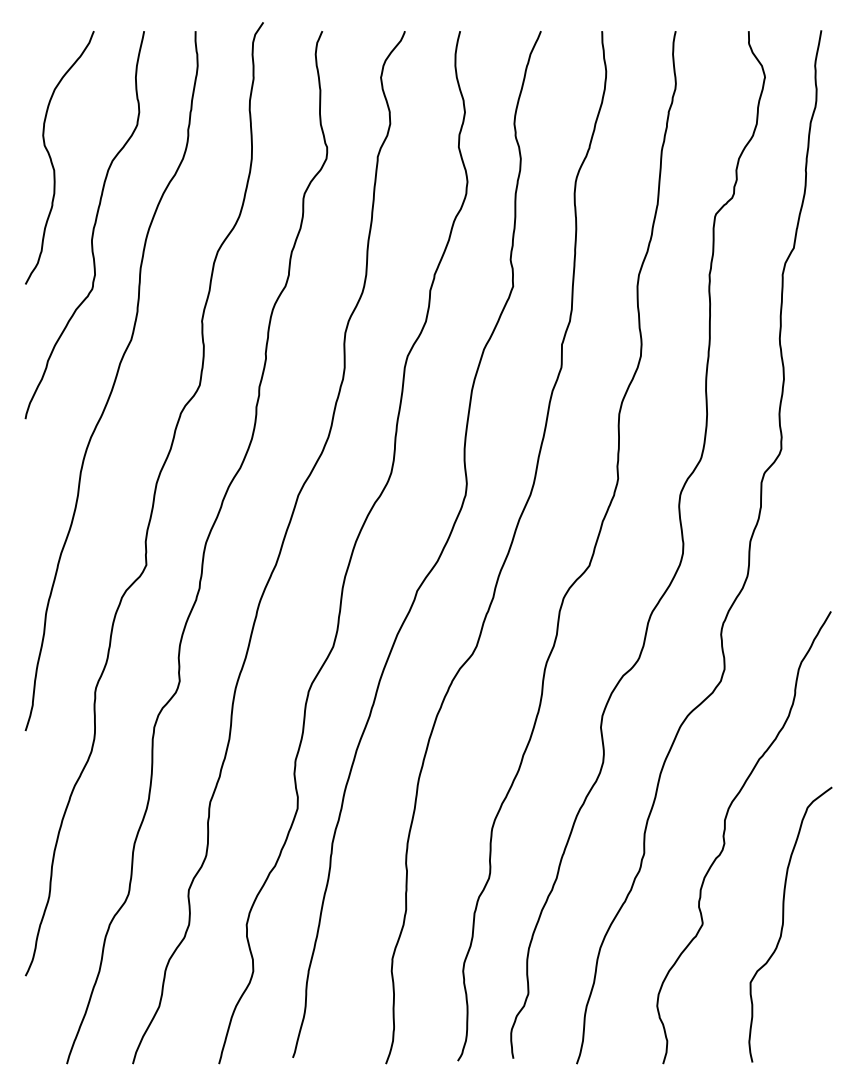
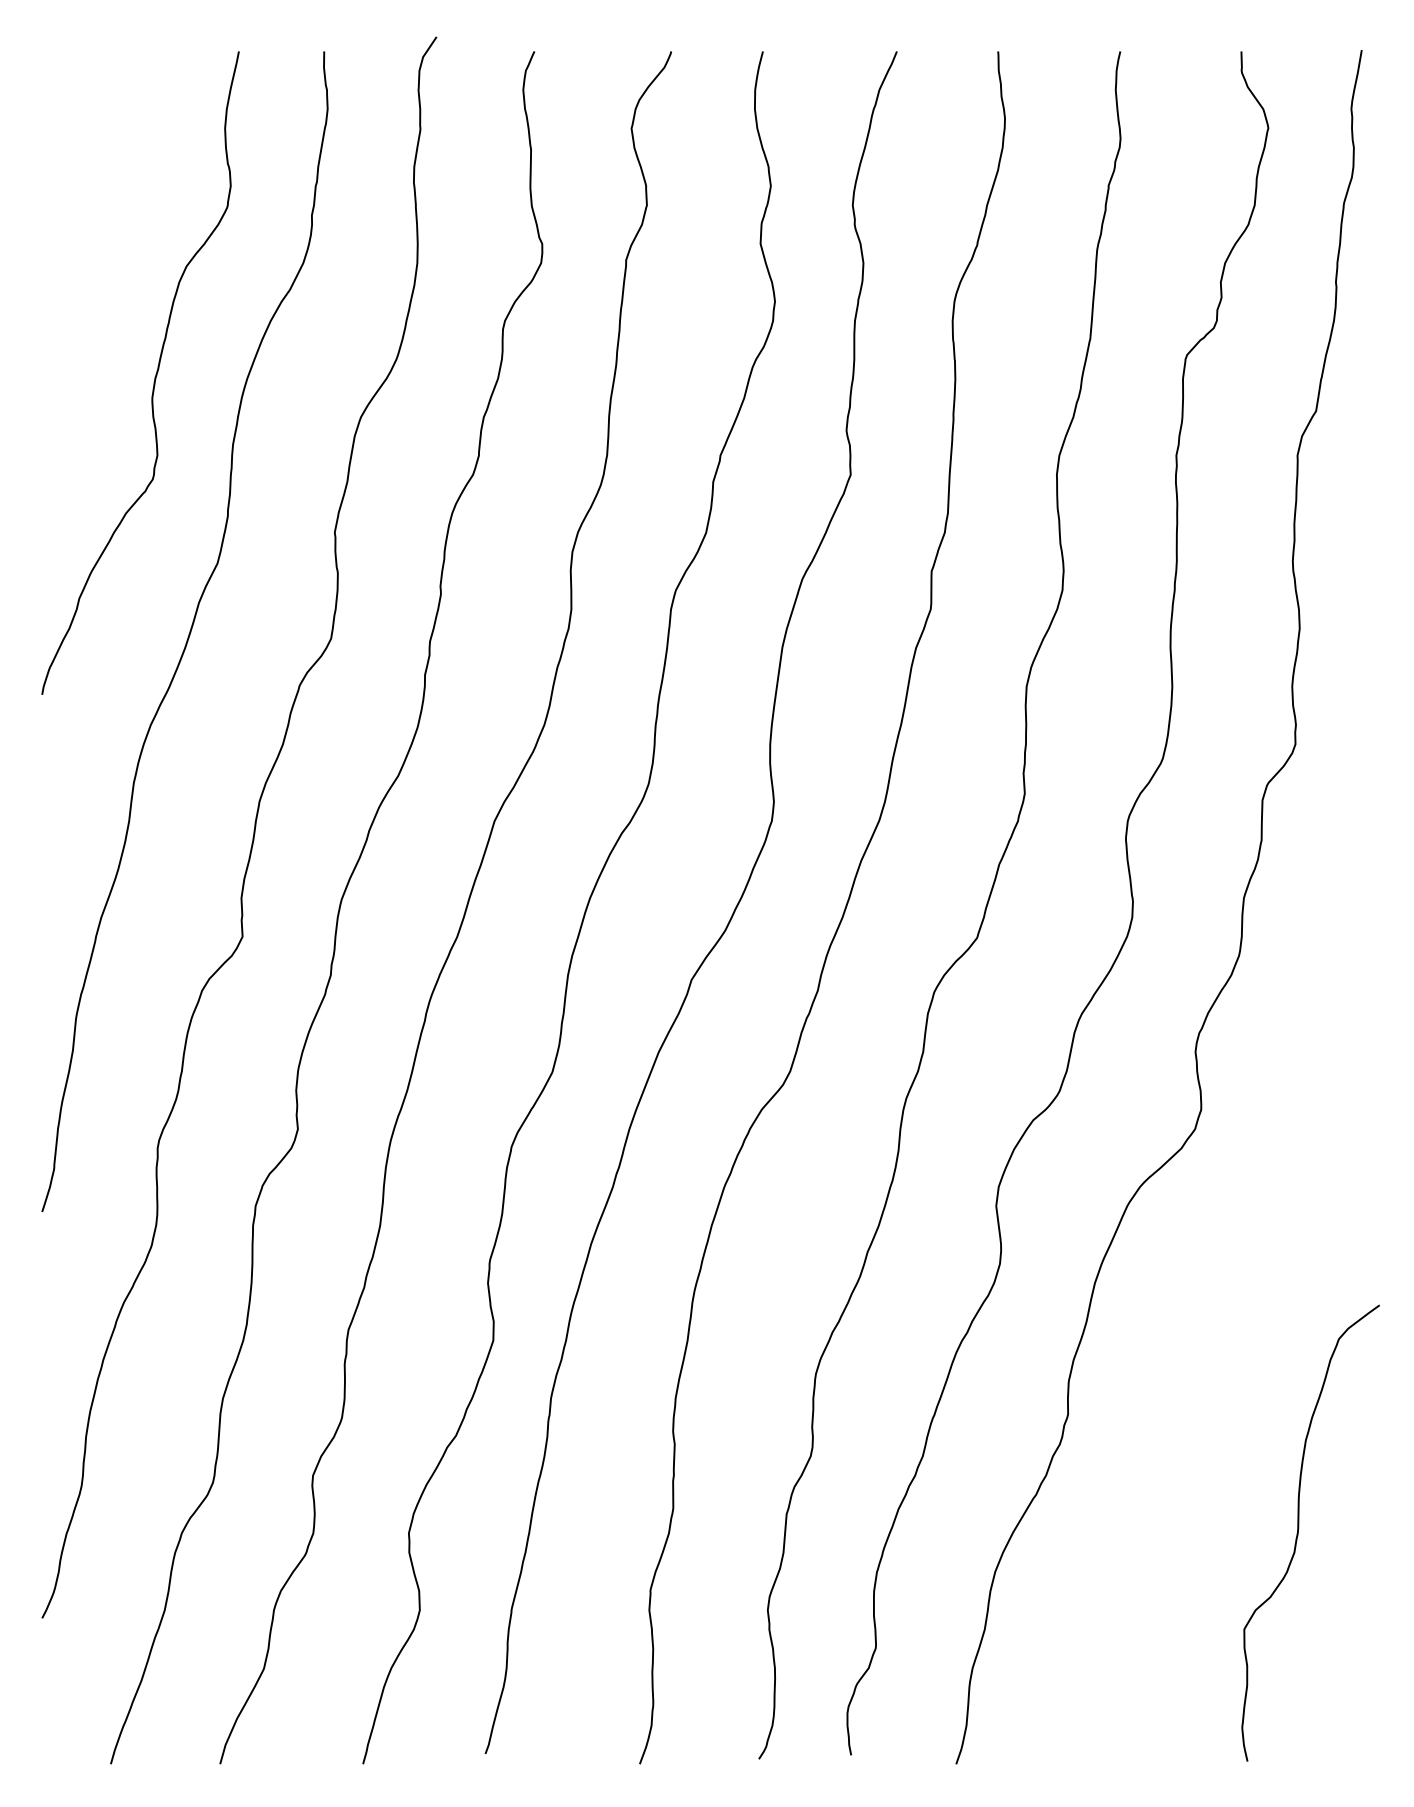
curve: (51, 157) -> (85, 260), removed
curve: (725, 841) -> (1202, 1395), removed

